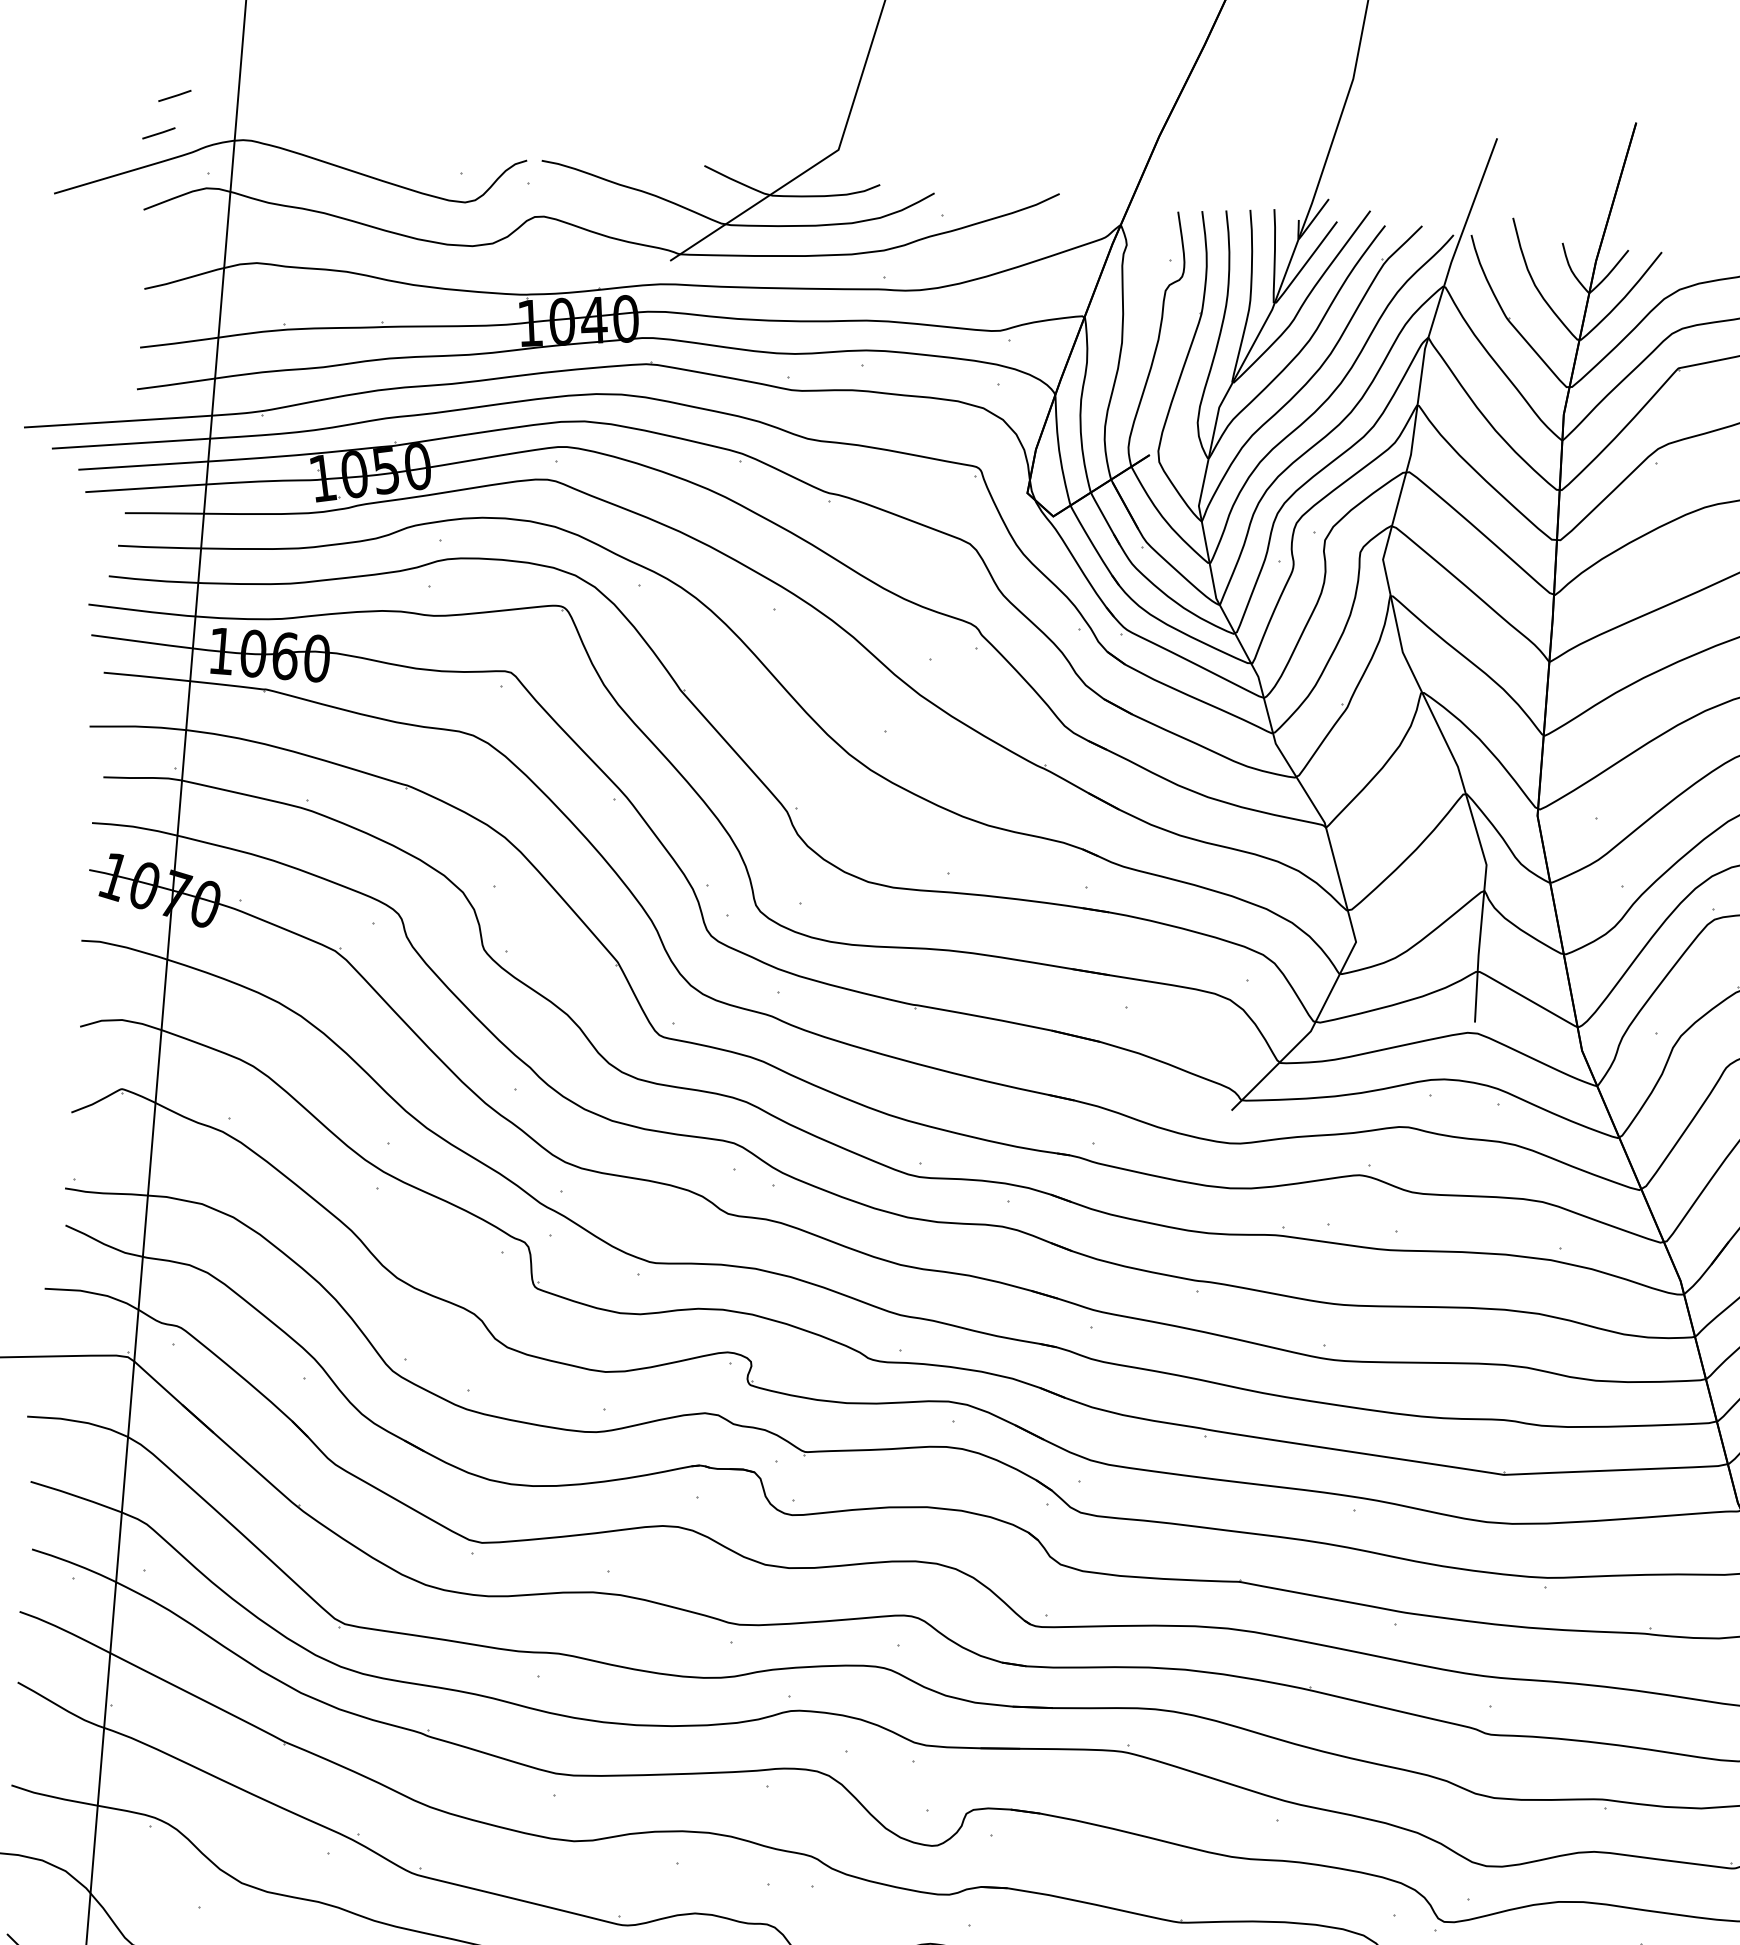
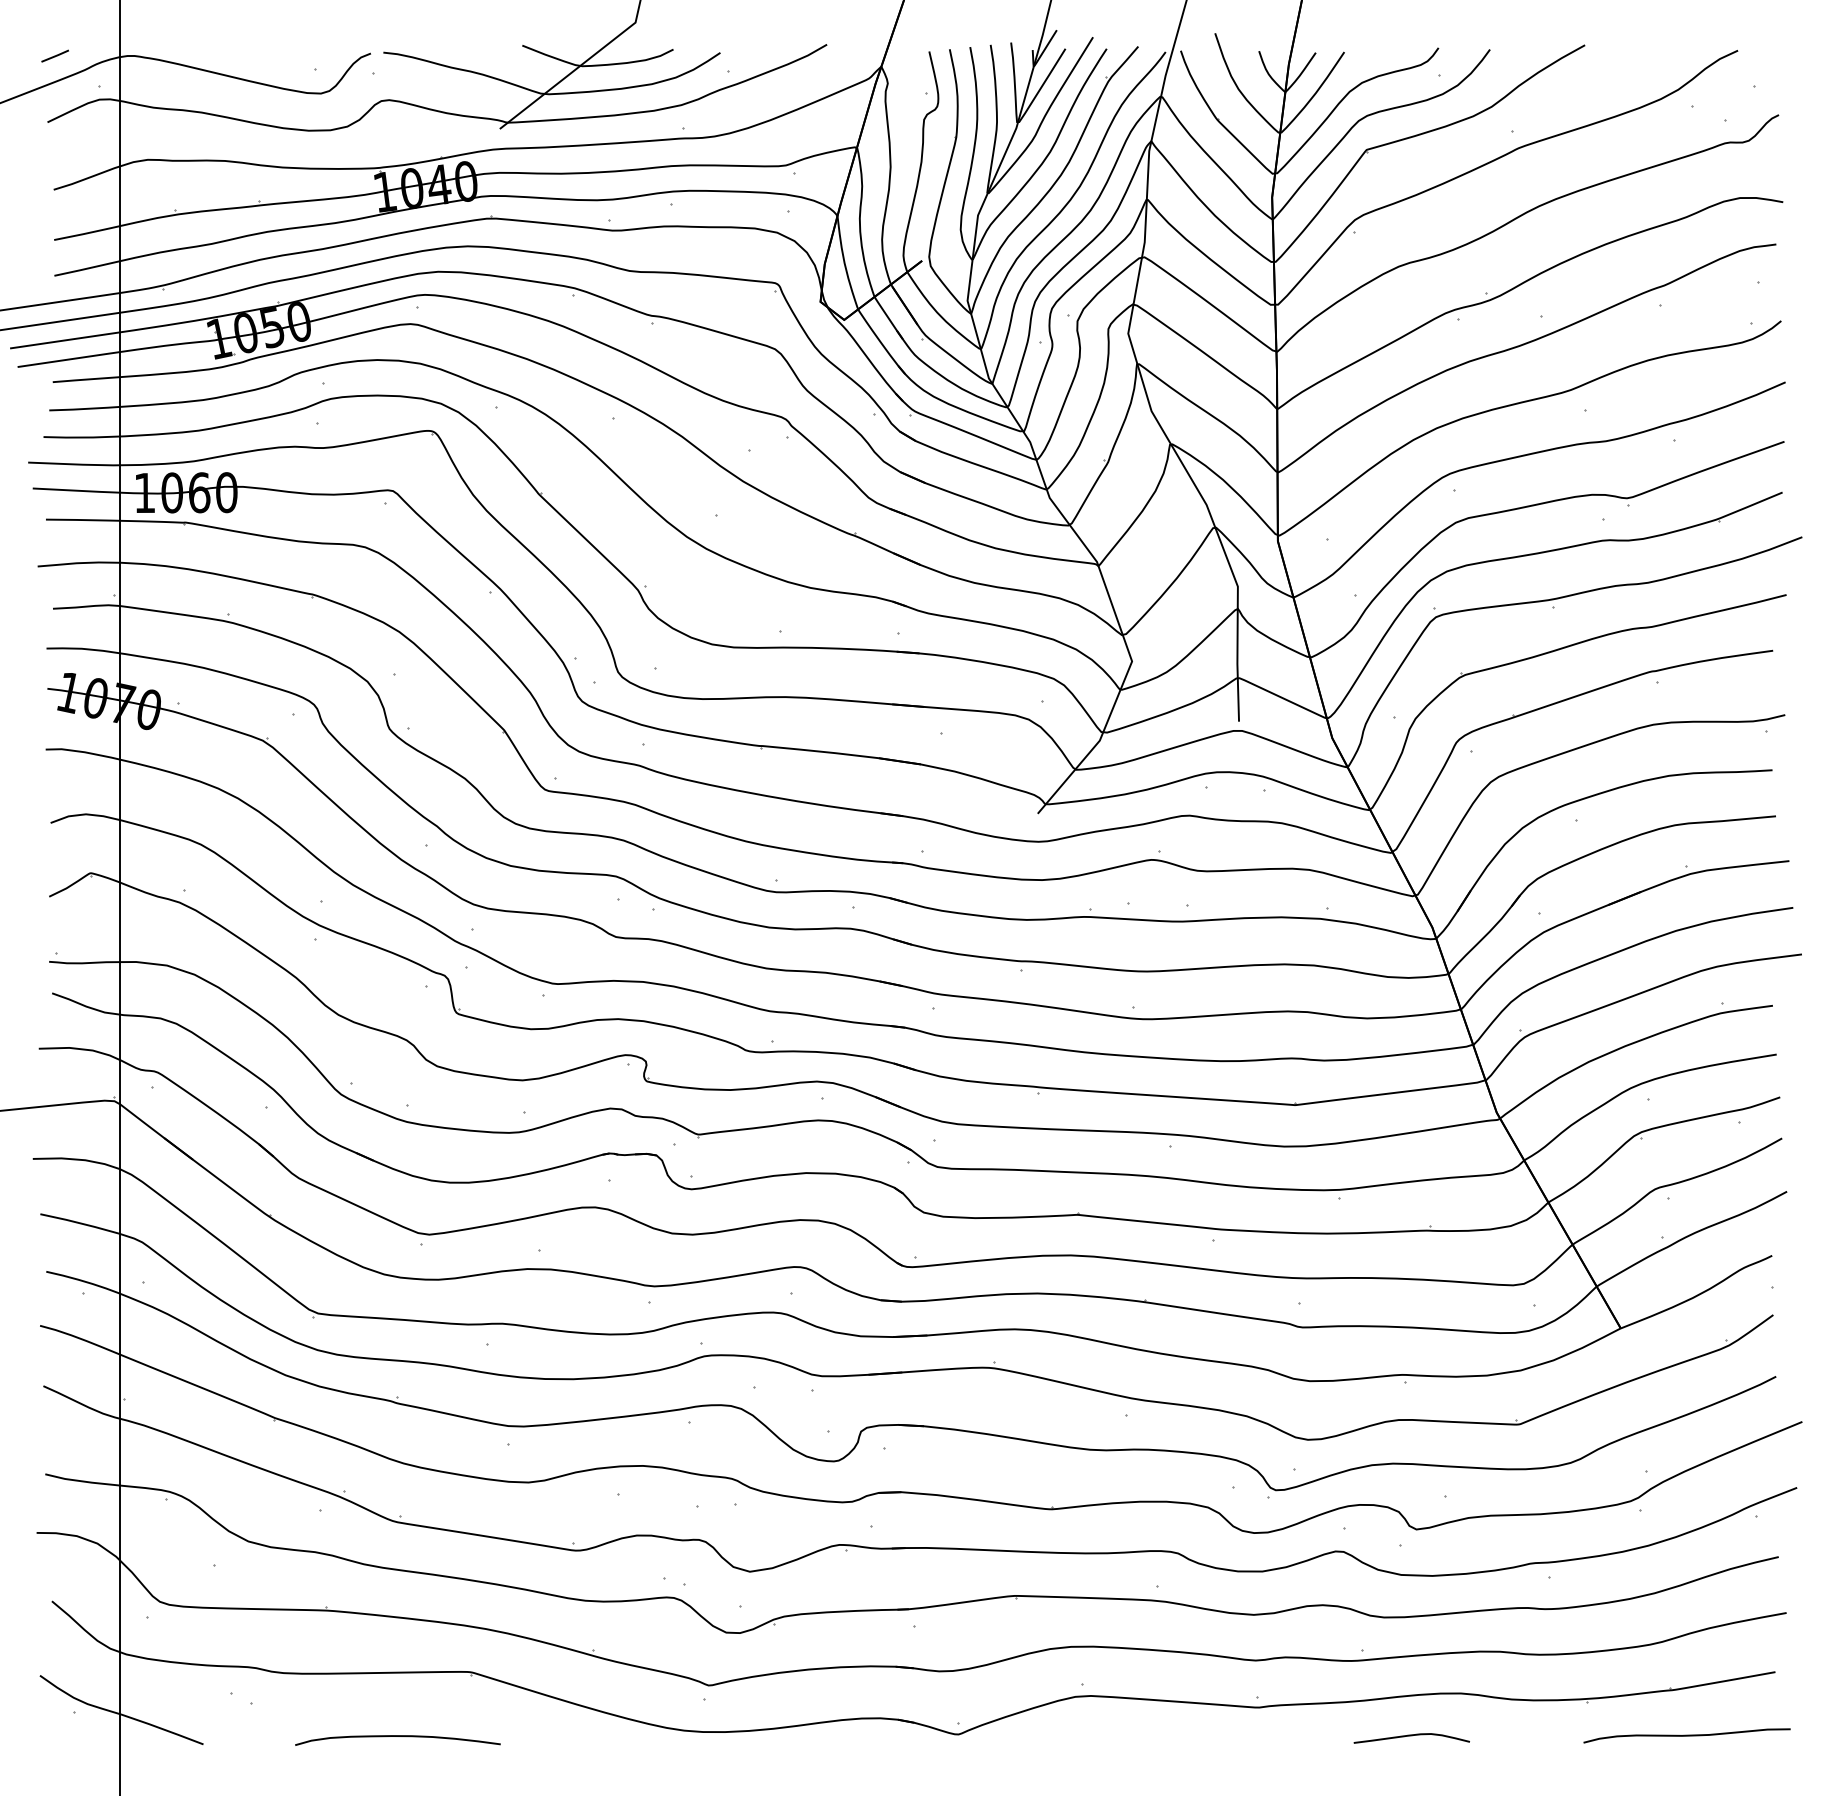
line: (174, 95) -> (65, 22), removed

